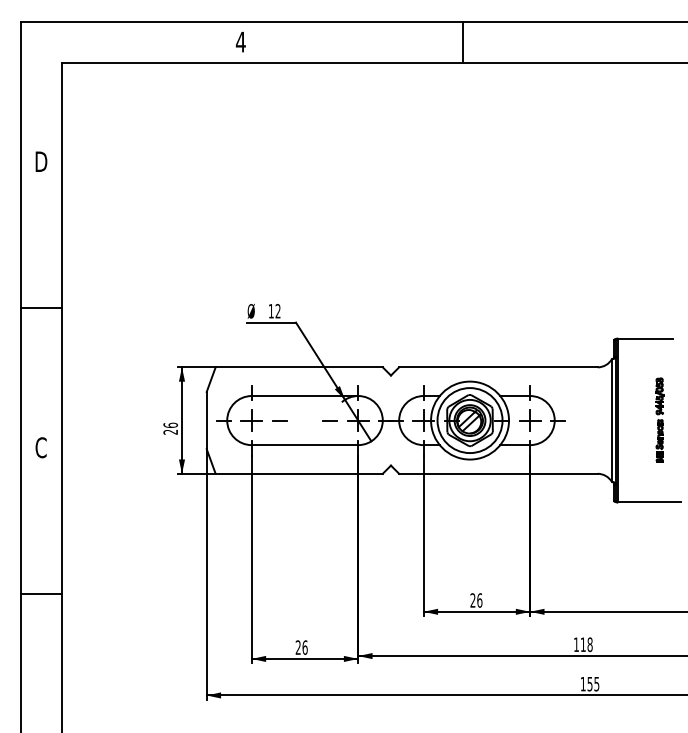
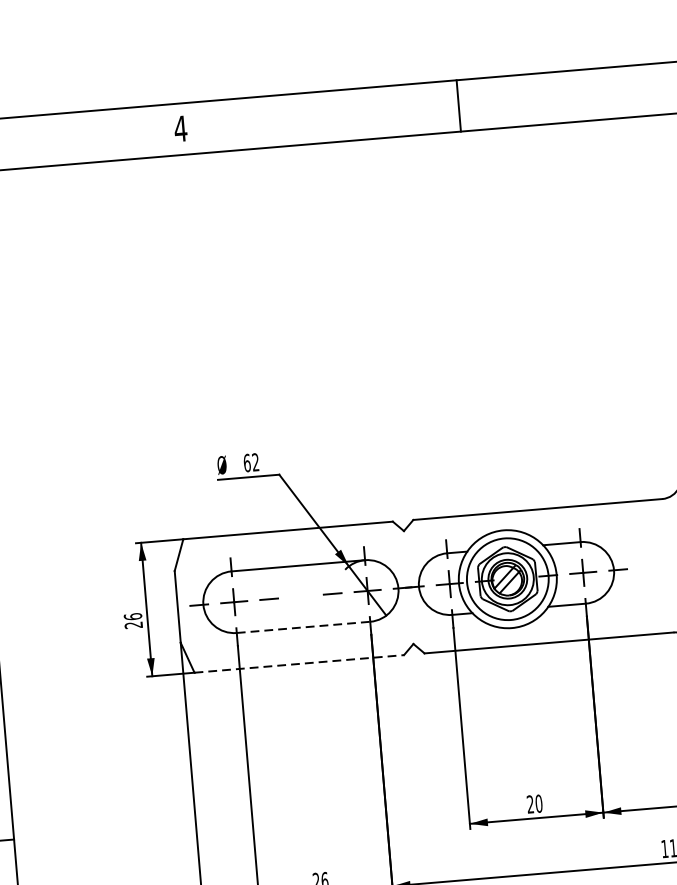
text: (270, 311) -> (246, 463), 12 -> 62
line: (305, 445) -> (304, 627), solid -> dashed
line: (299, 473) -> (299, 663), solid -> dashed
text: (479, 600) -> (538, 803), 26 -> 20

